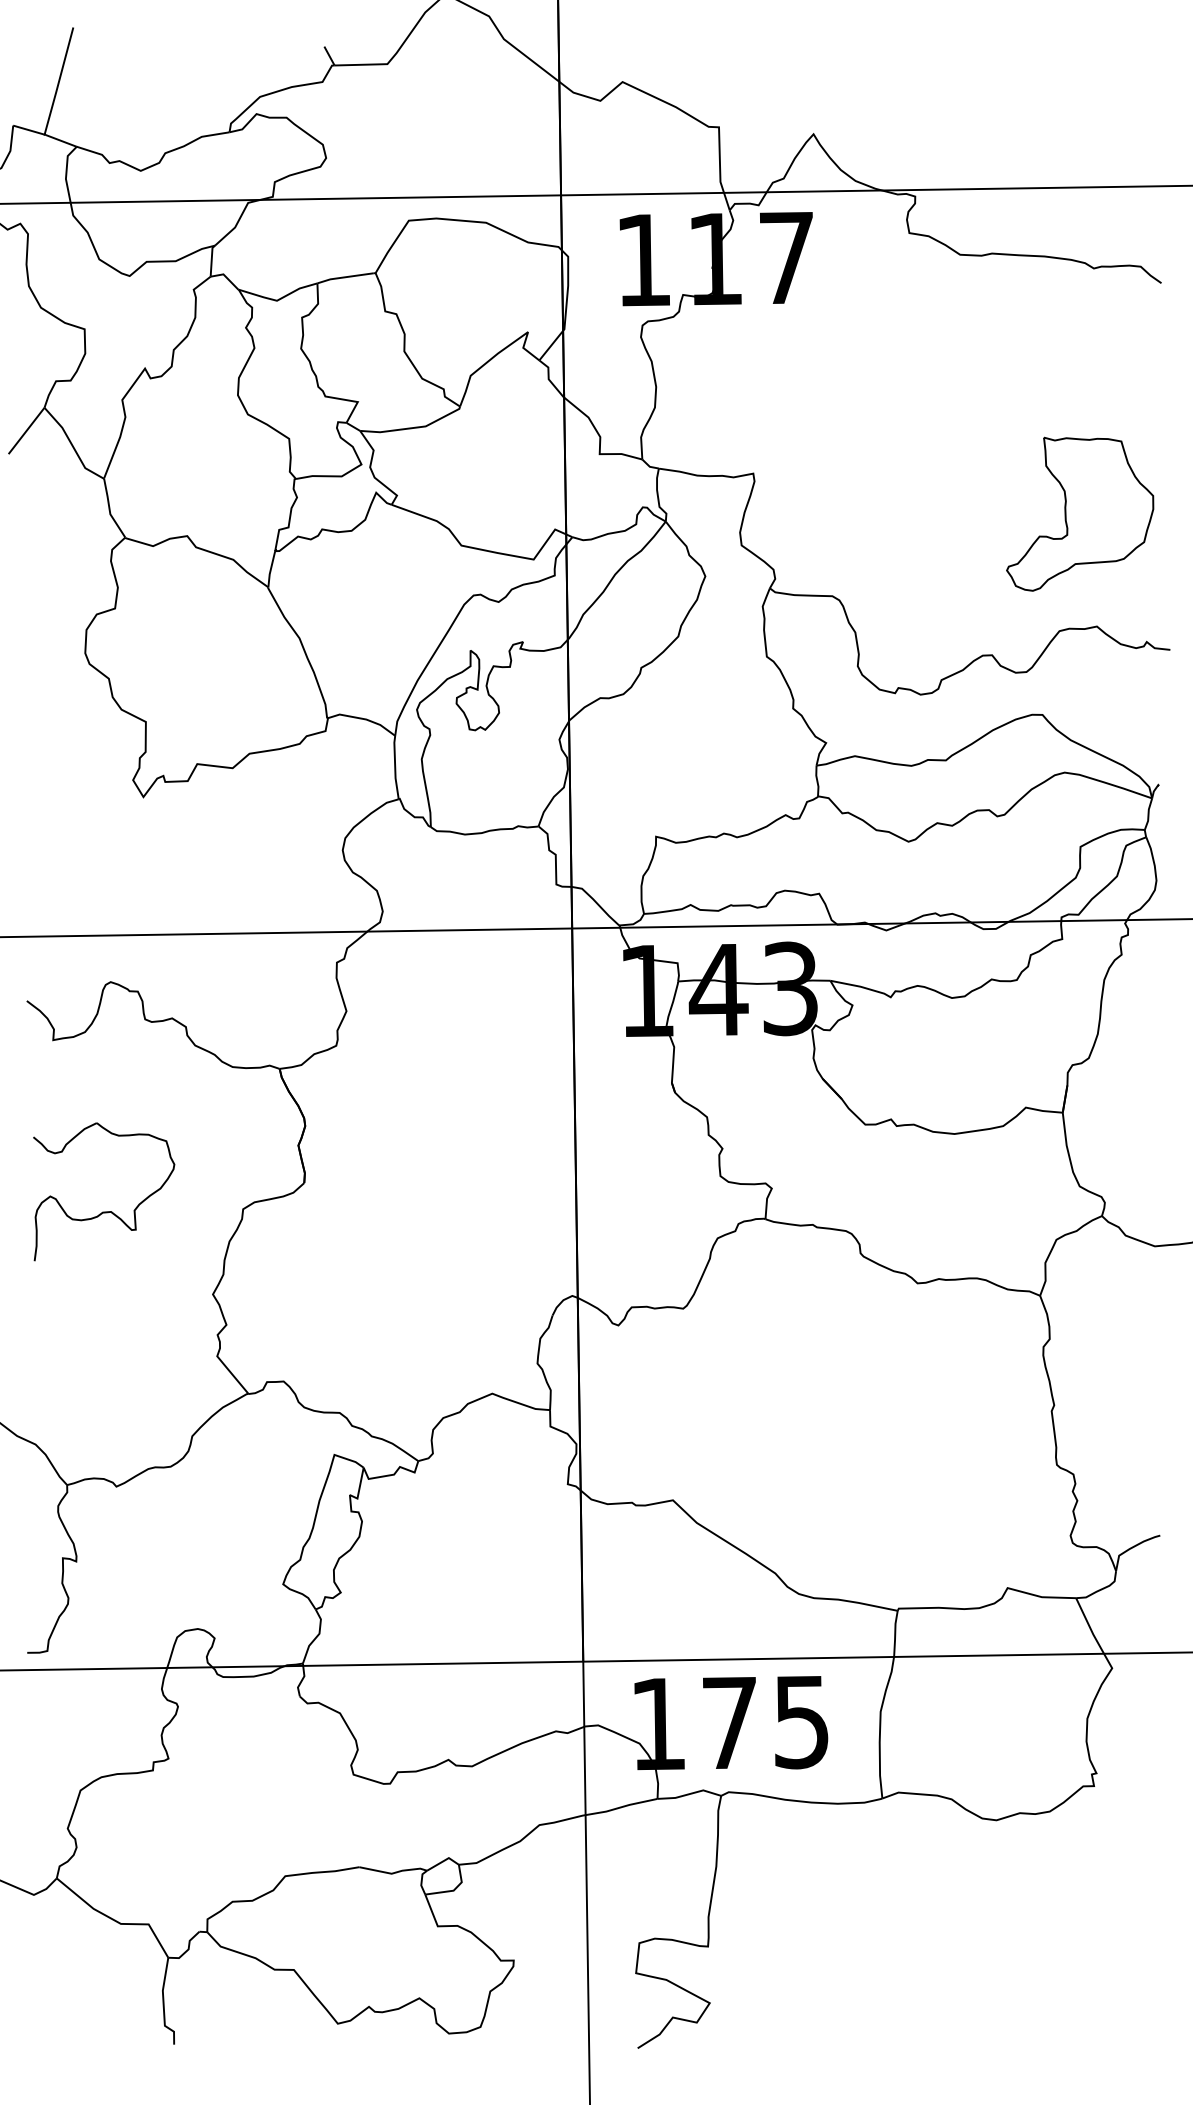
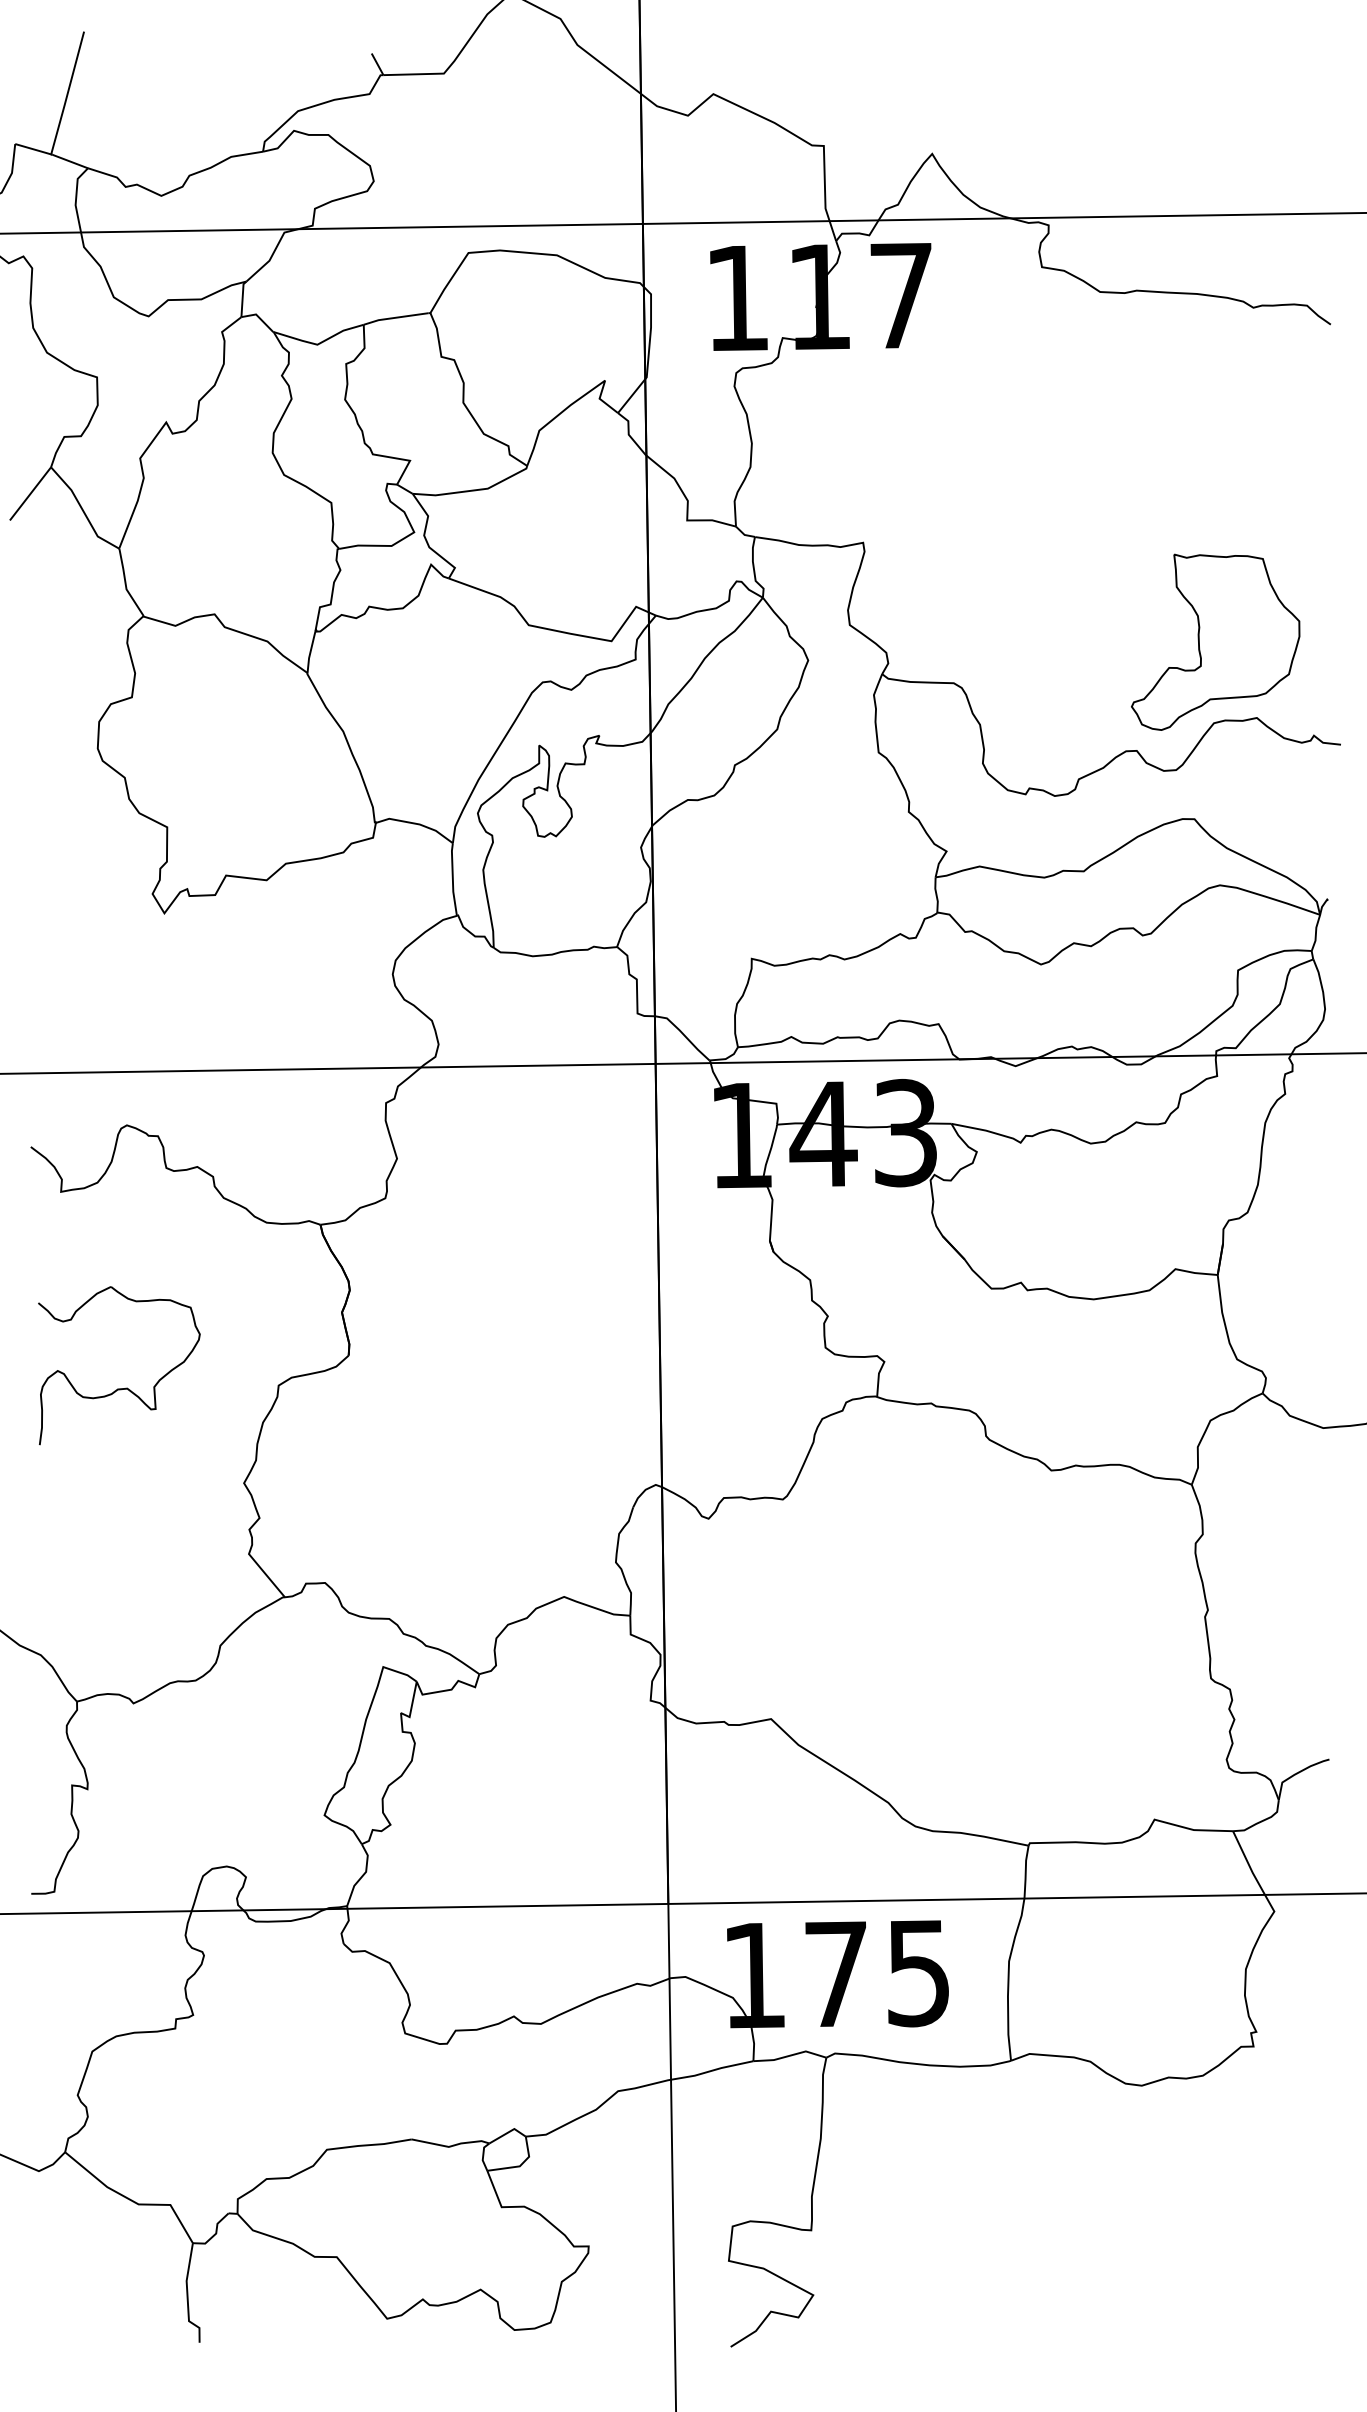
part: (1080, 513) -> (1215, 641), moved

